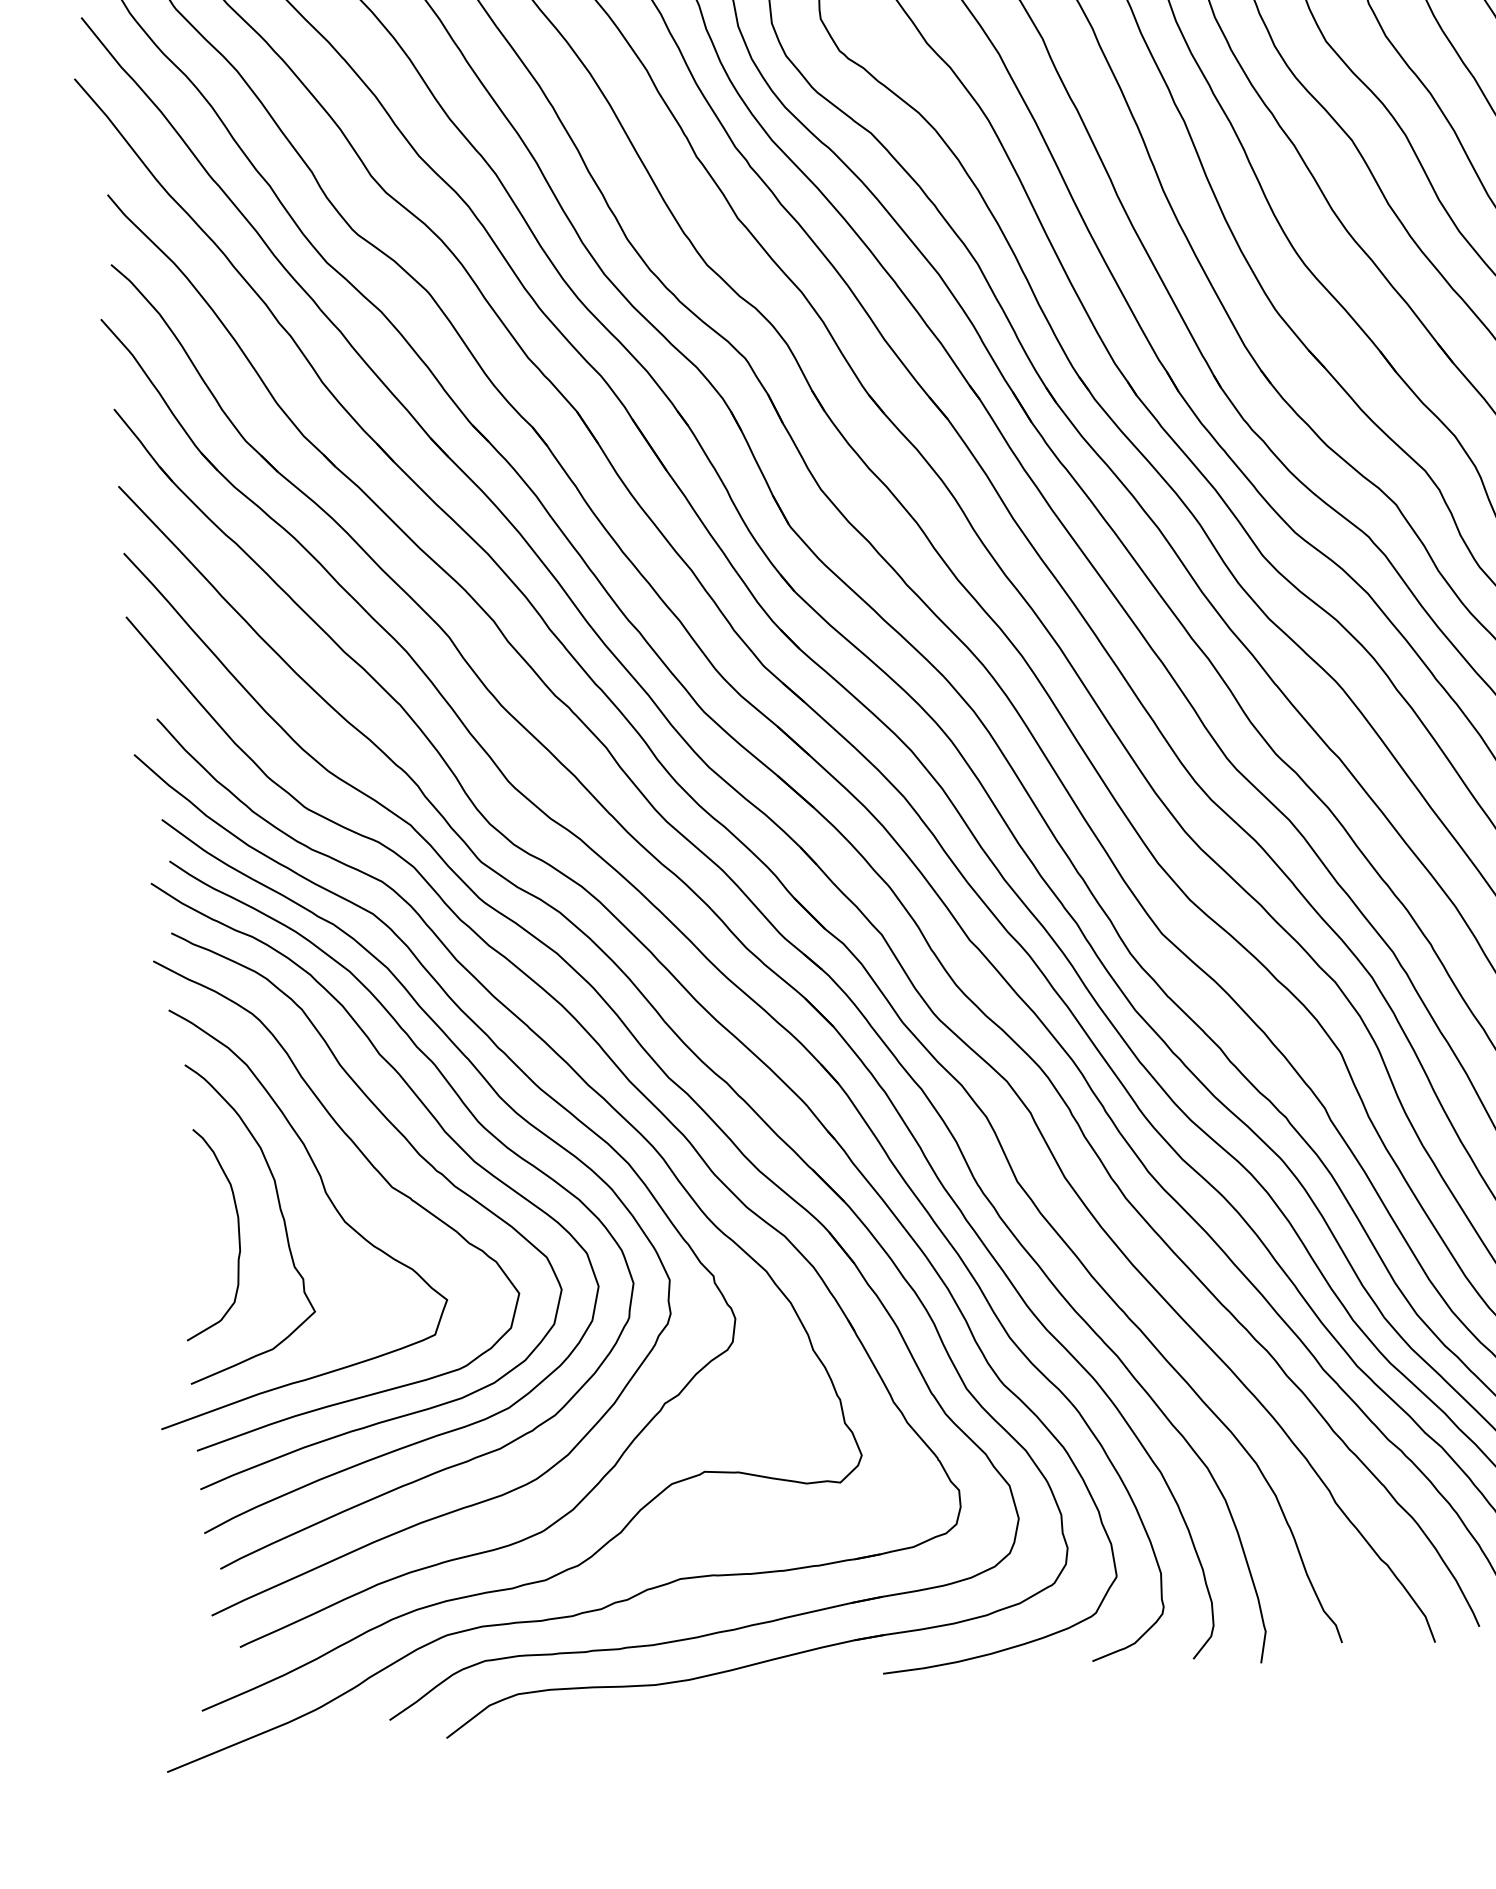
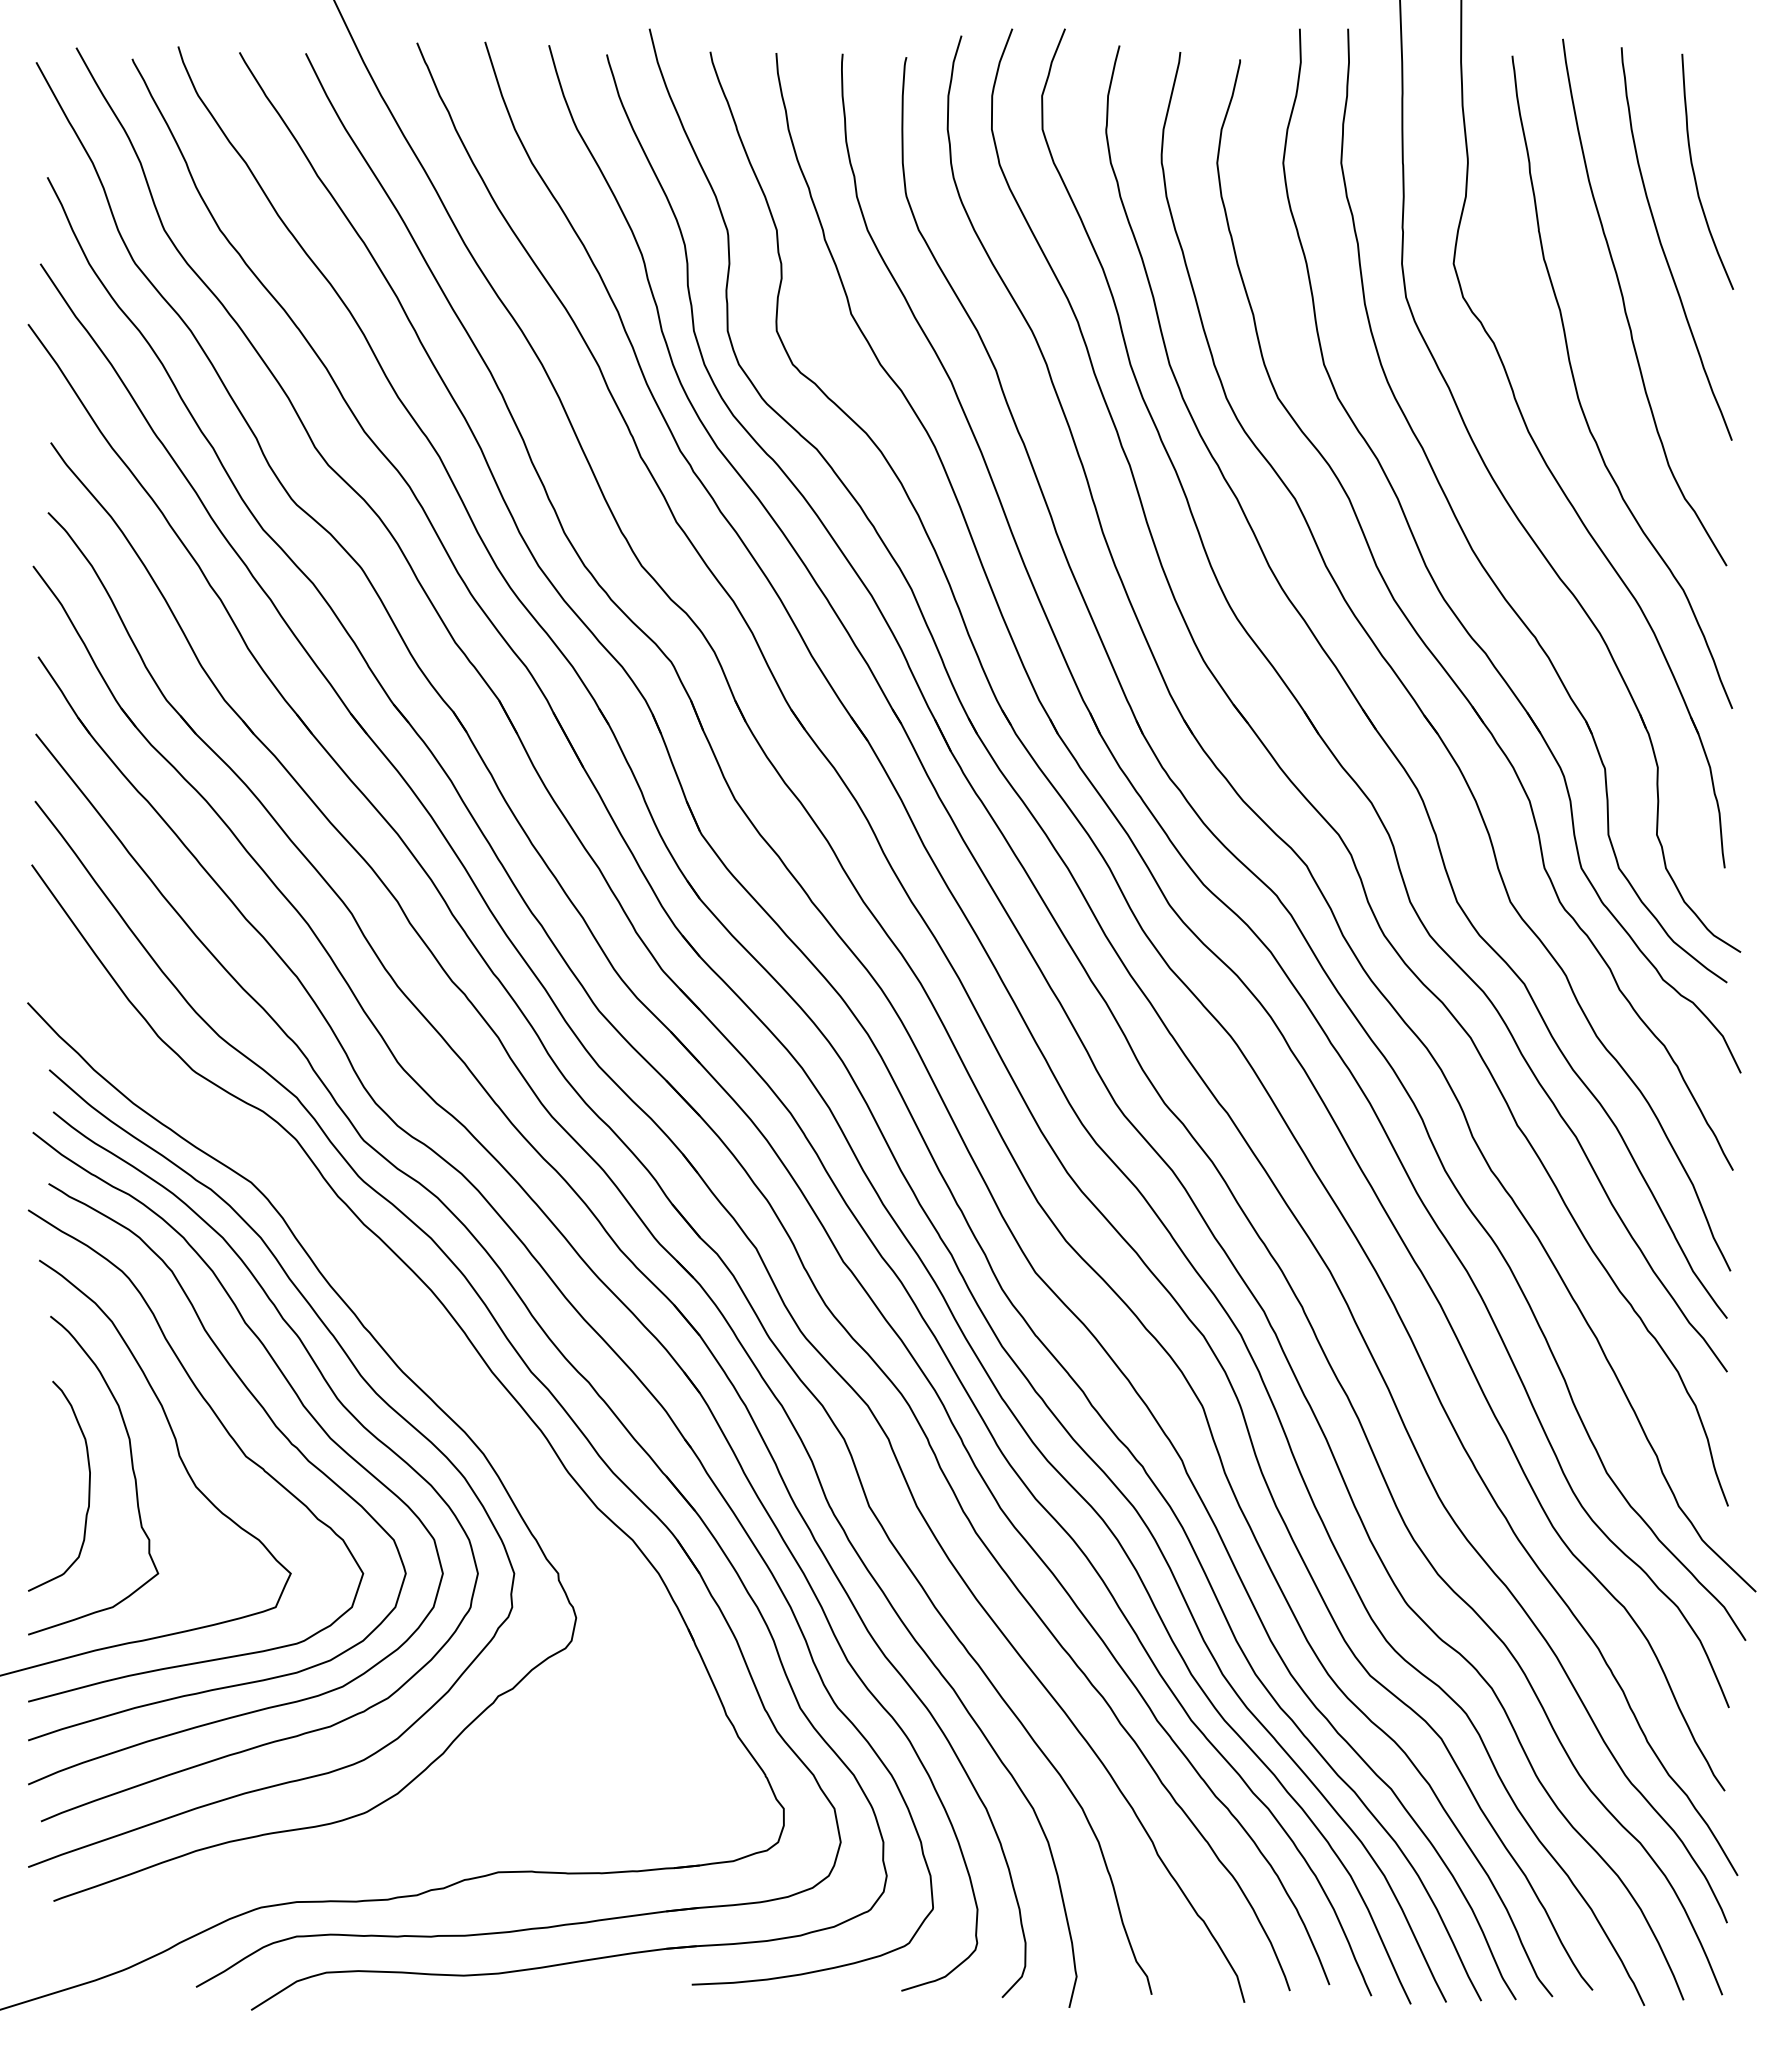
curve: (585, 1083) -> (447, 1370), removed

